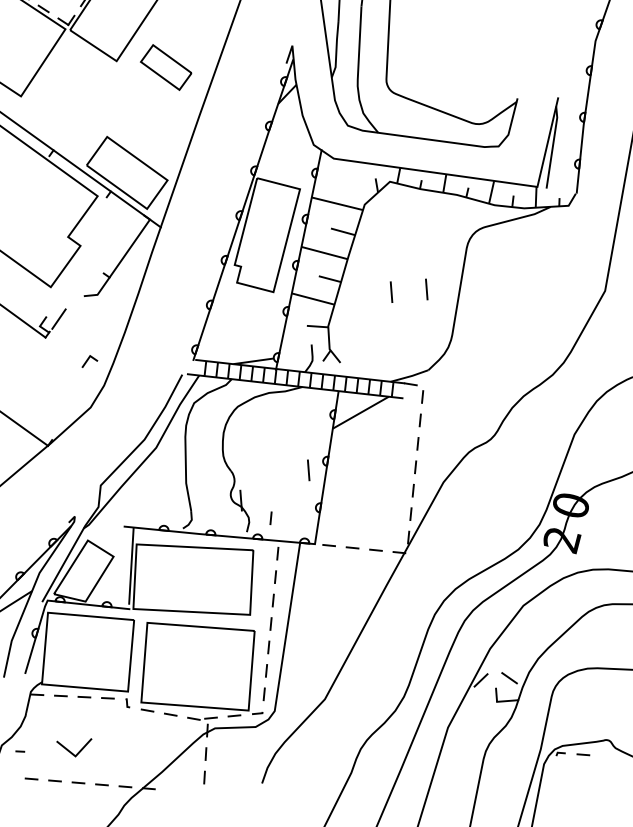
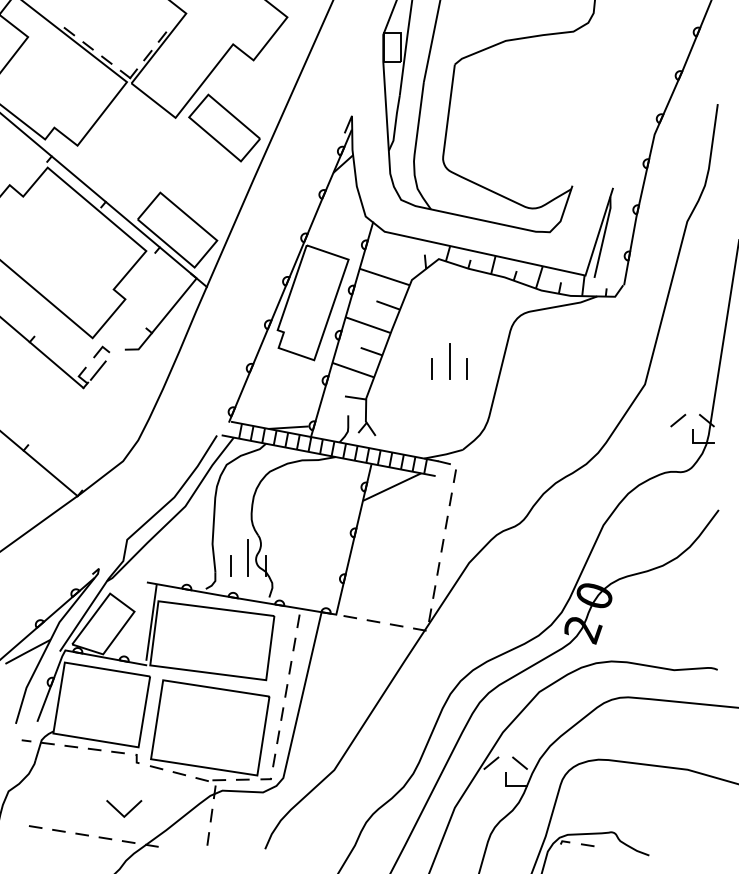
part: (166, 67) -> (224, 127), size x1.43
line: (408, 283) -> (449, 361), added
line: (88, 360) -> (100, 351), moved
line: (308, 470) -> (230, 565), moved
line: (223, 493) -> (248, 557), added
line: (271, 518) -> (294, 585), removed
line: (79, 750) -> (128, 811), moved
line: (20, 751) -> (26, 740), moved

